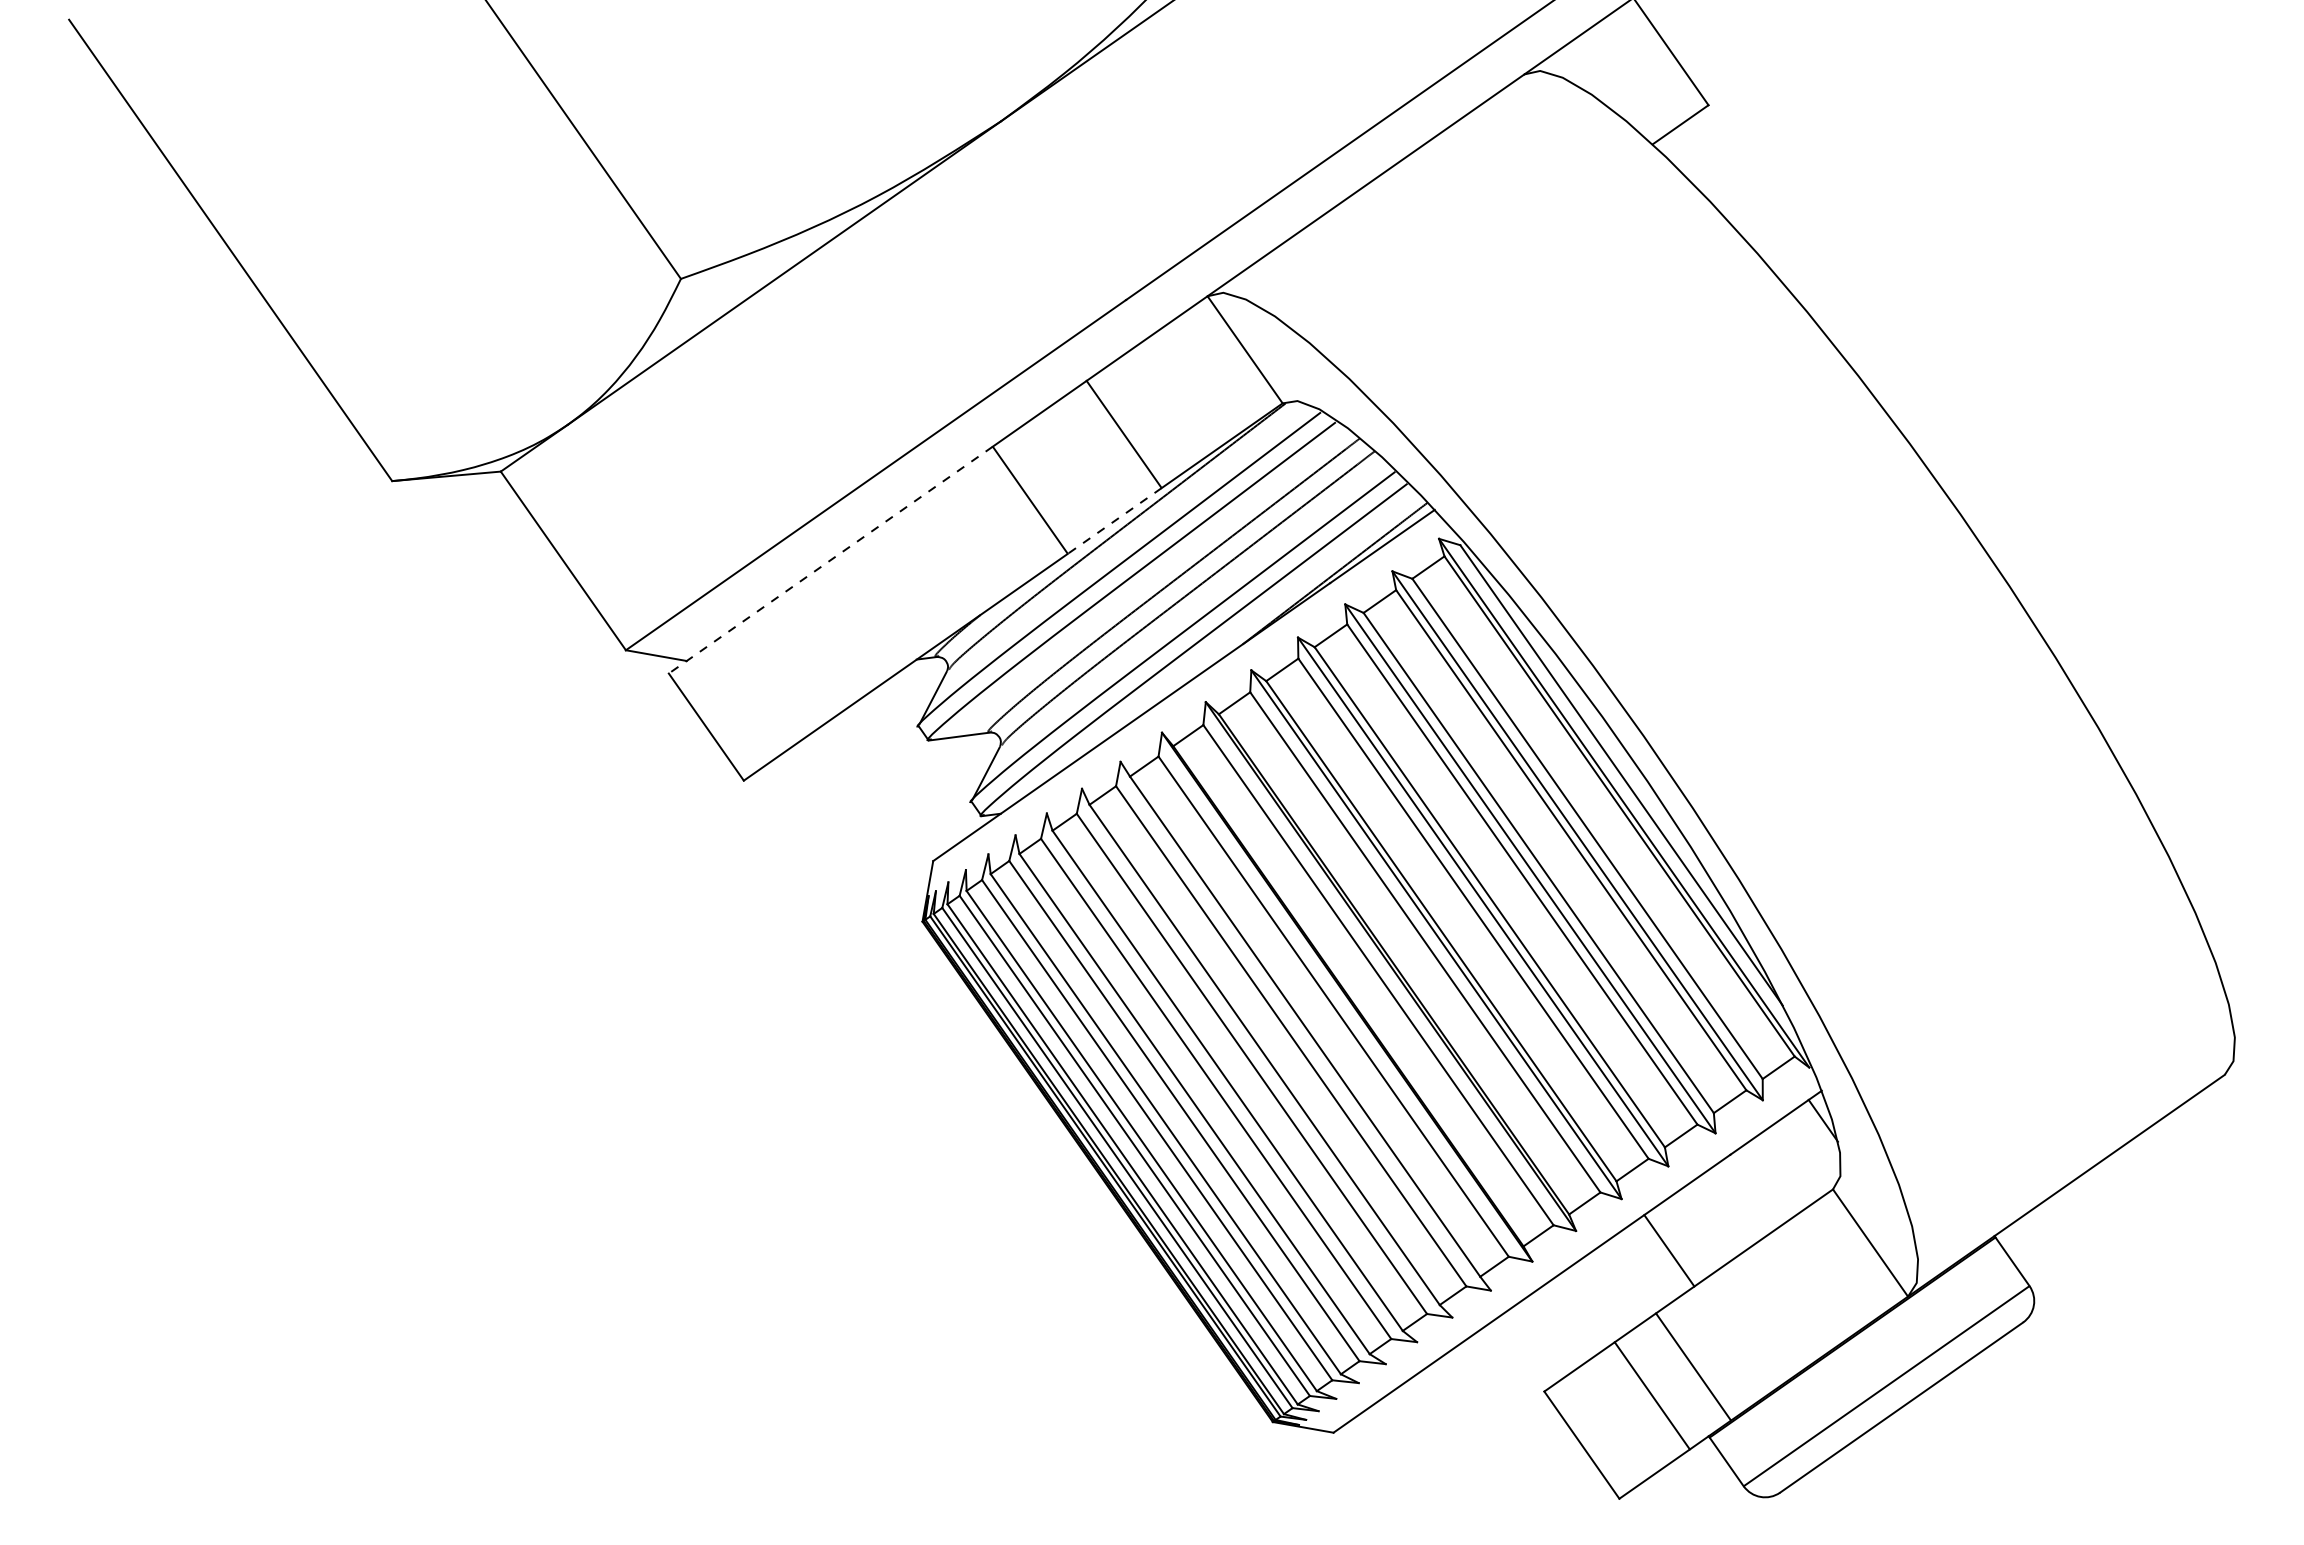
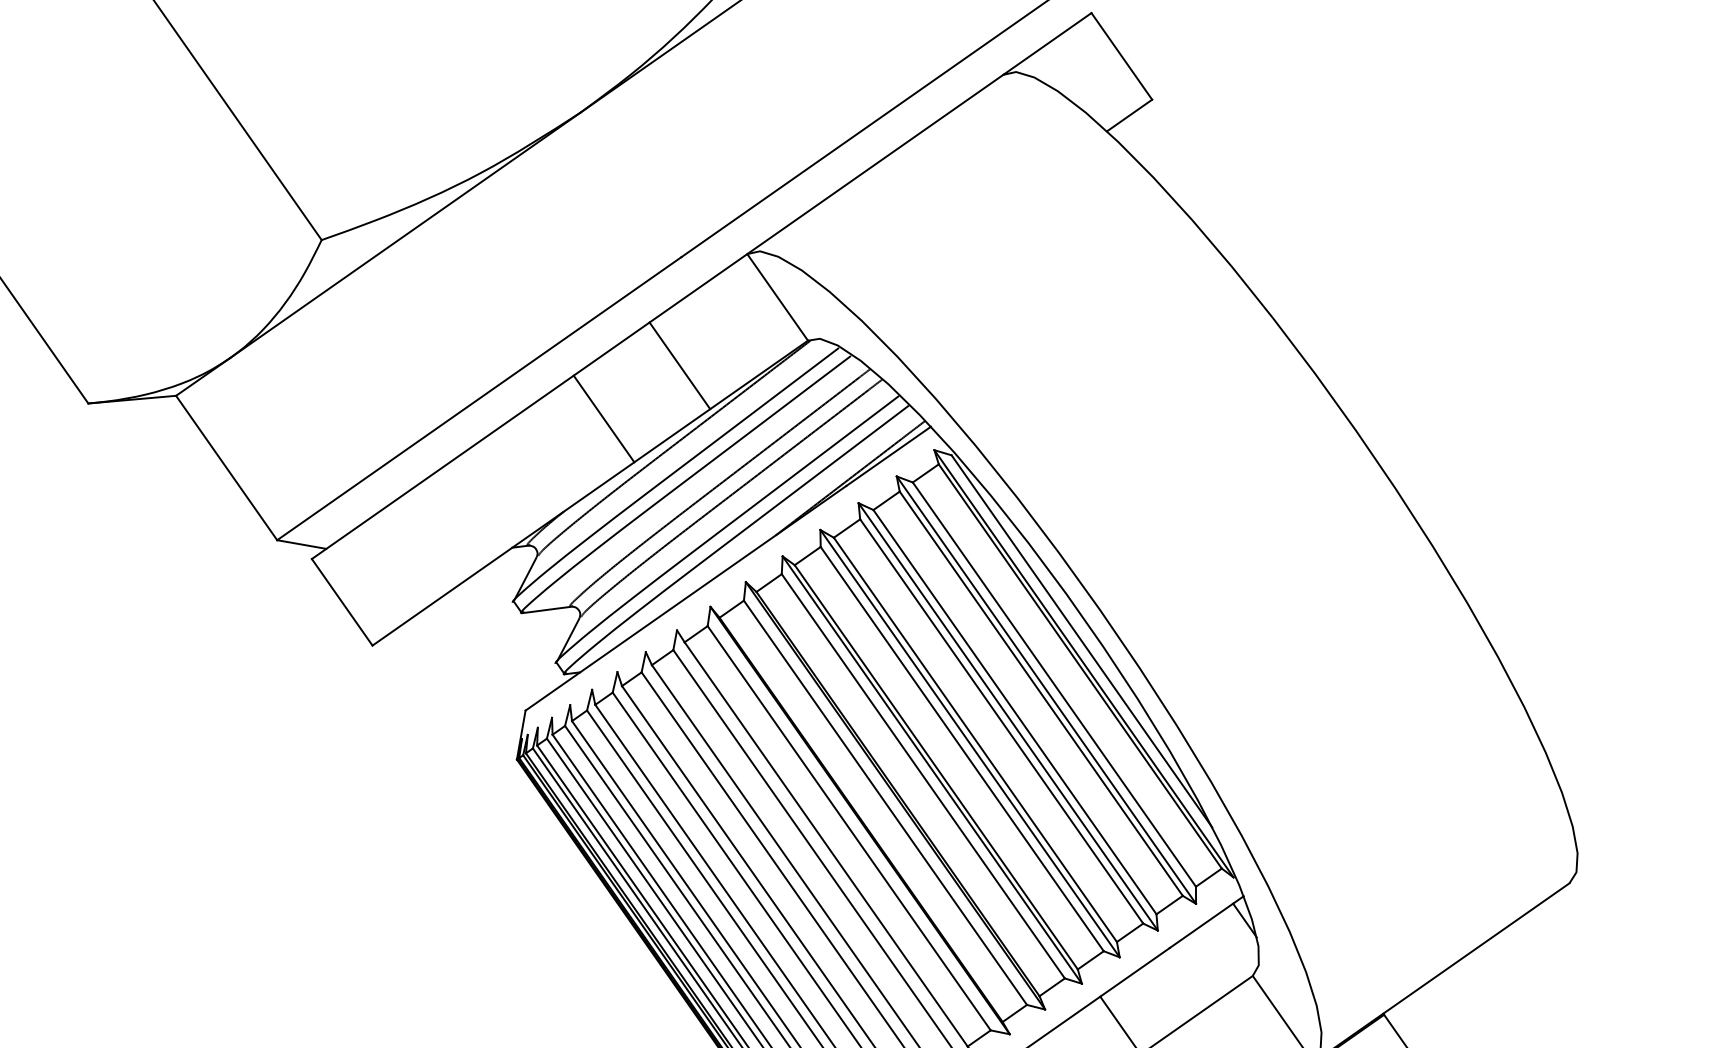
line: (1114, 521) -> (672, 436), dashed -> solid
line: (830, 560) -> (442, 467), dashed -> solid

